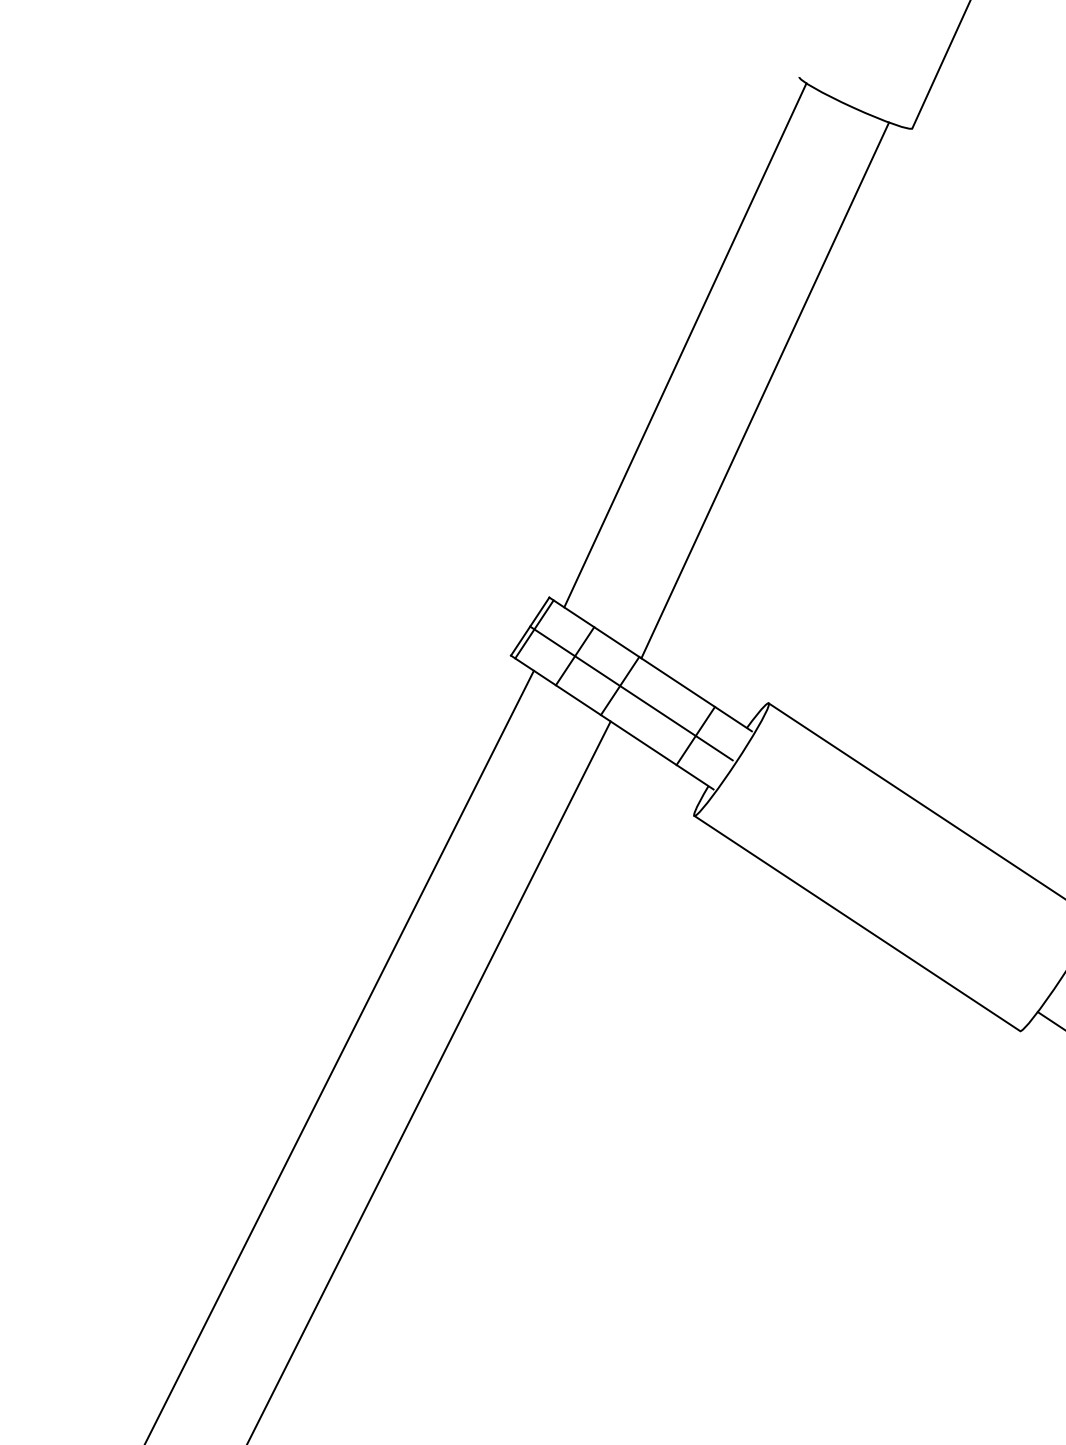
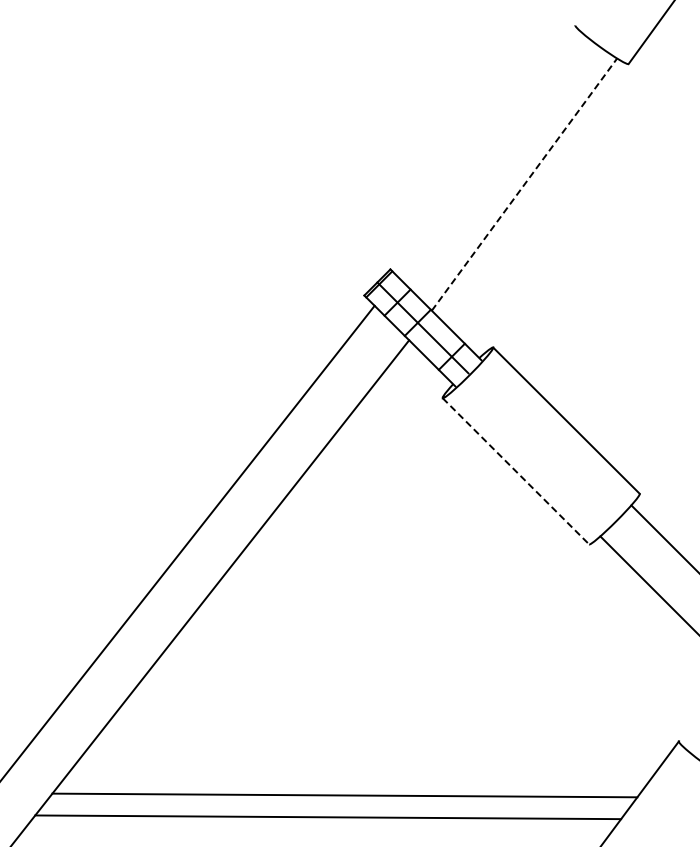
line: (684, 344) -> (487, 152), removed
line: (765, 390) -> (524, 184), solid -> dashed
line: (858, 923) -> (516, 471), solid -> dashed

